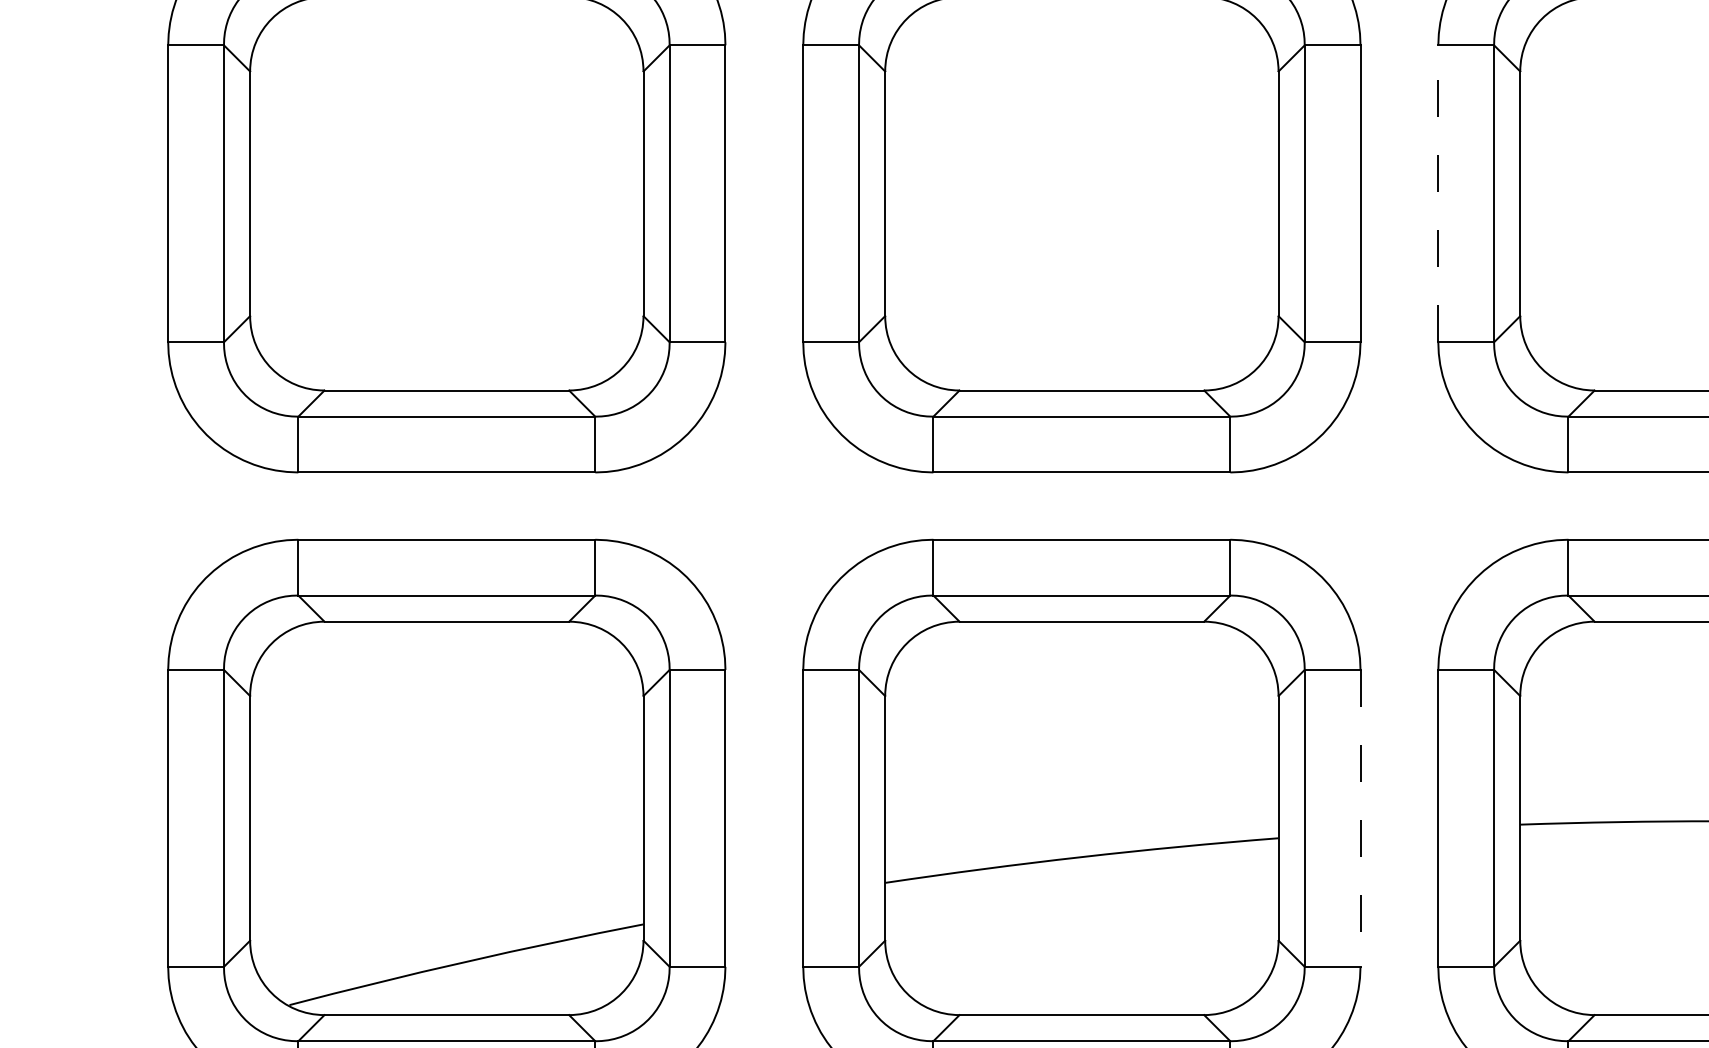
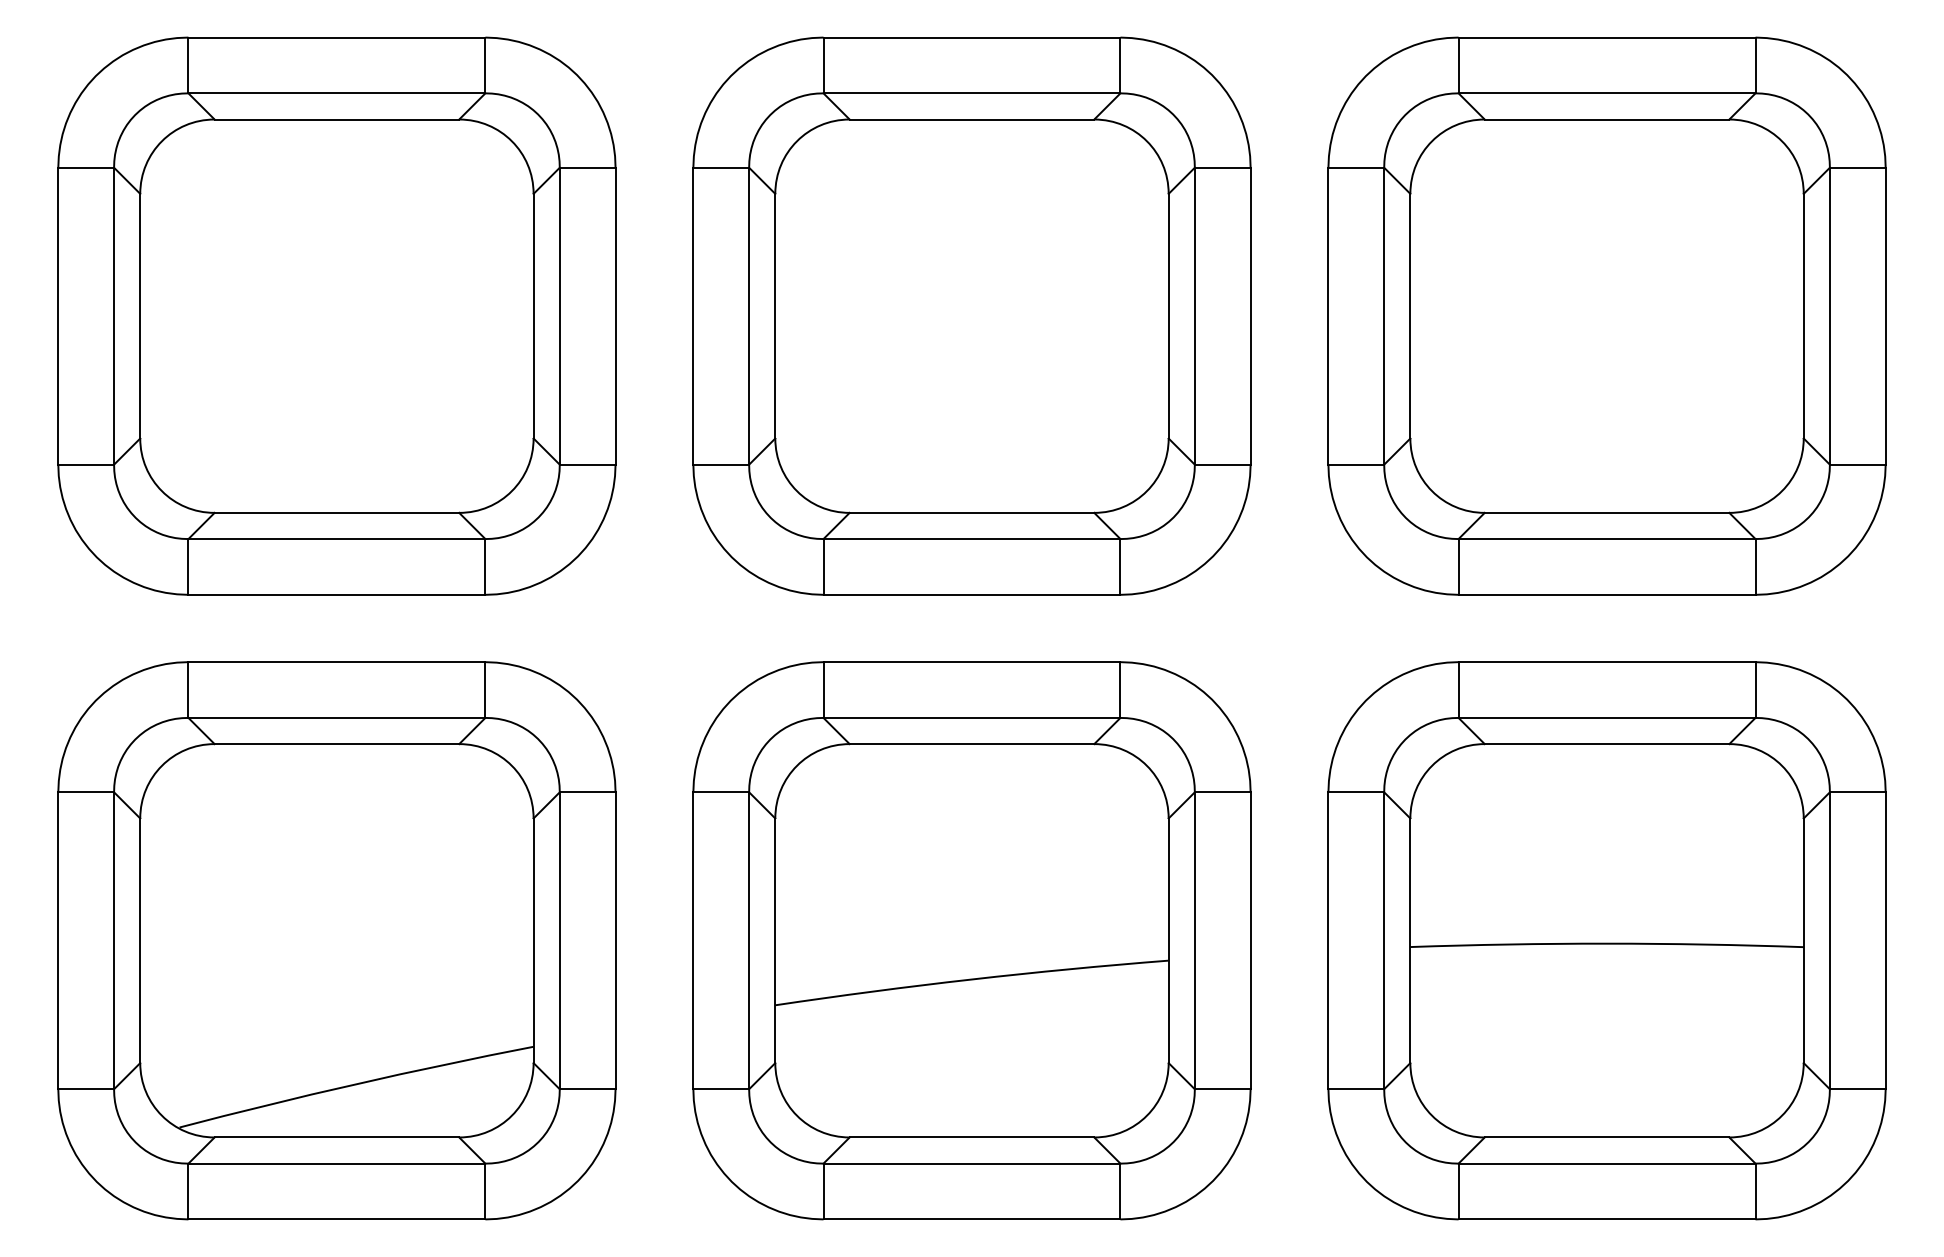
line: (1438, 193) -> (1328, 315), dashed -> solid
line: (1360, 819) -> (1250, 941), dashed -> solid

